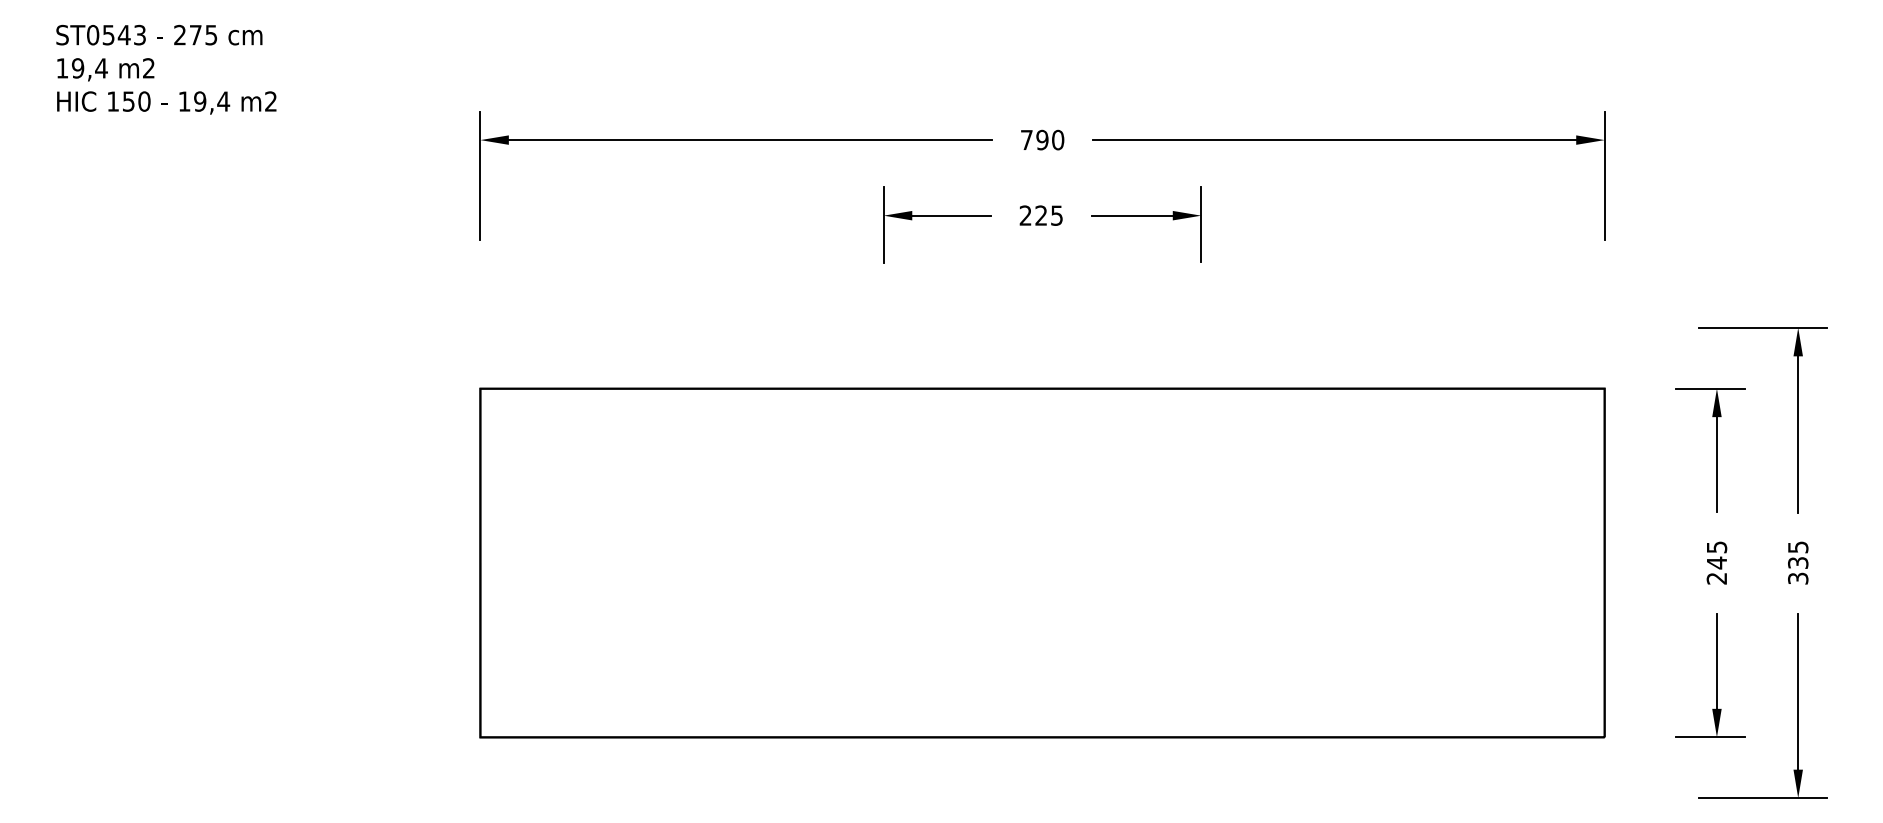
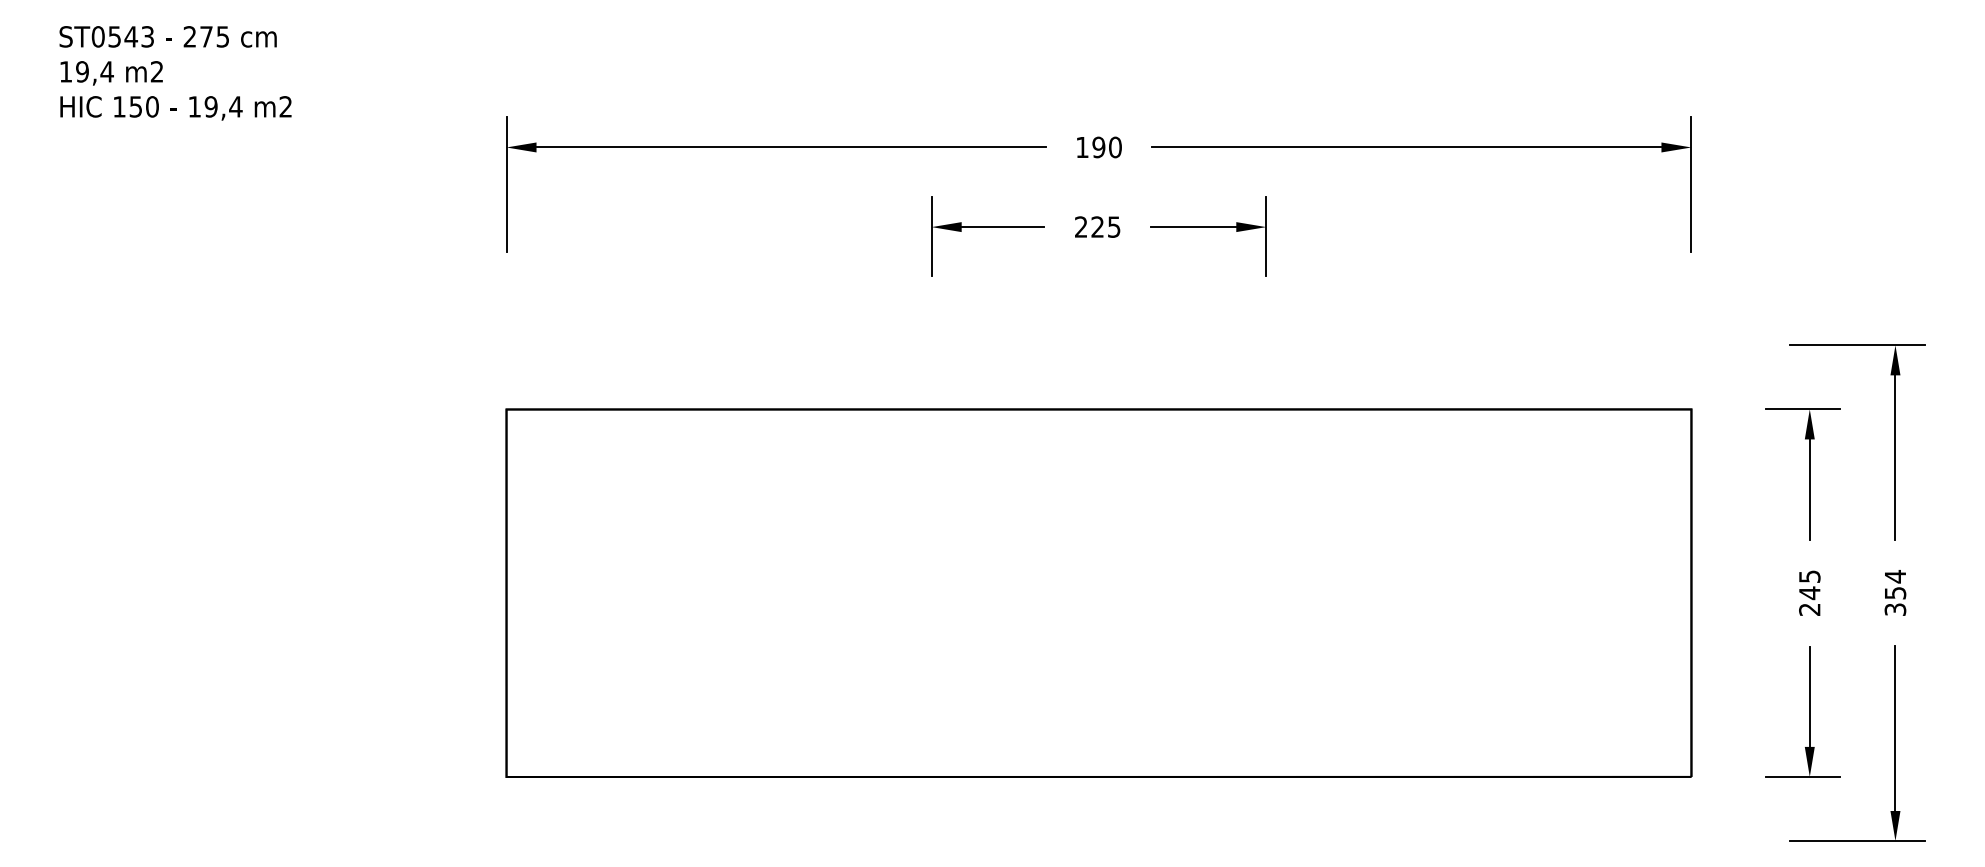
text: (1026, 140) -> (1082, 147), 790 -> 190
text: (1798, 554) -> (1895, 584), 335 -> 354

